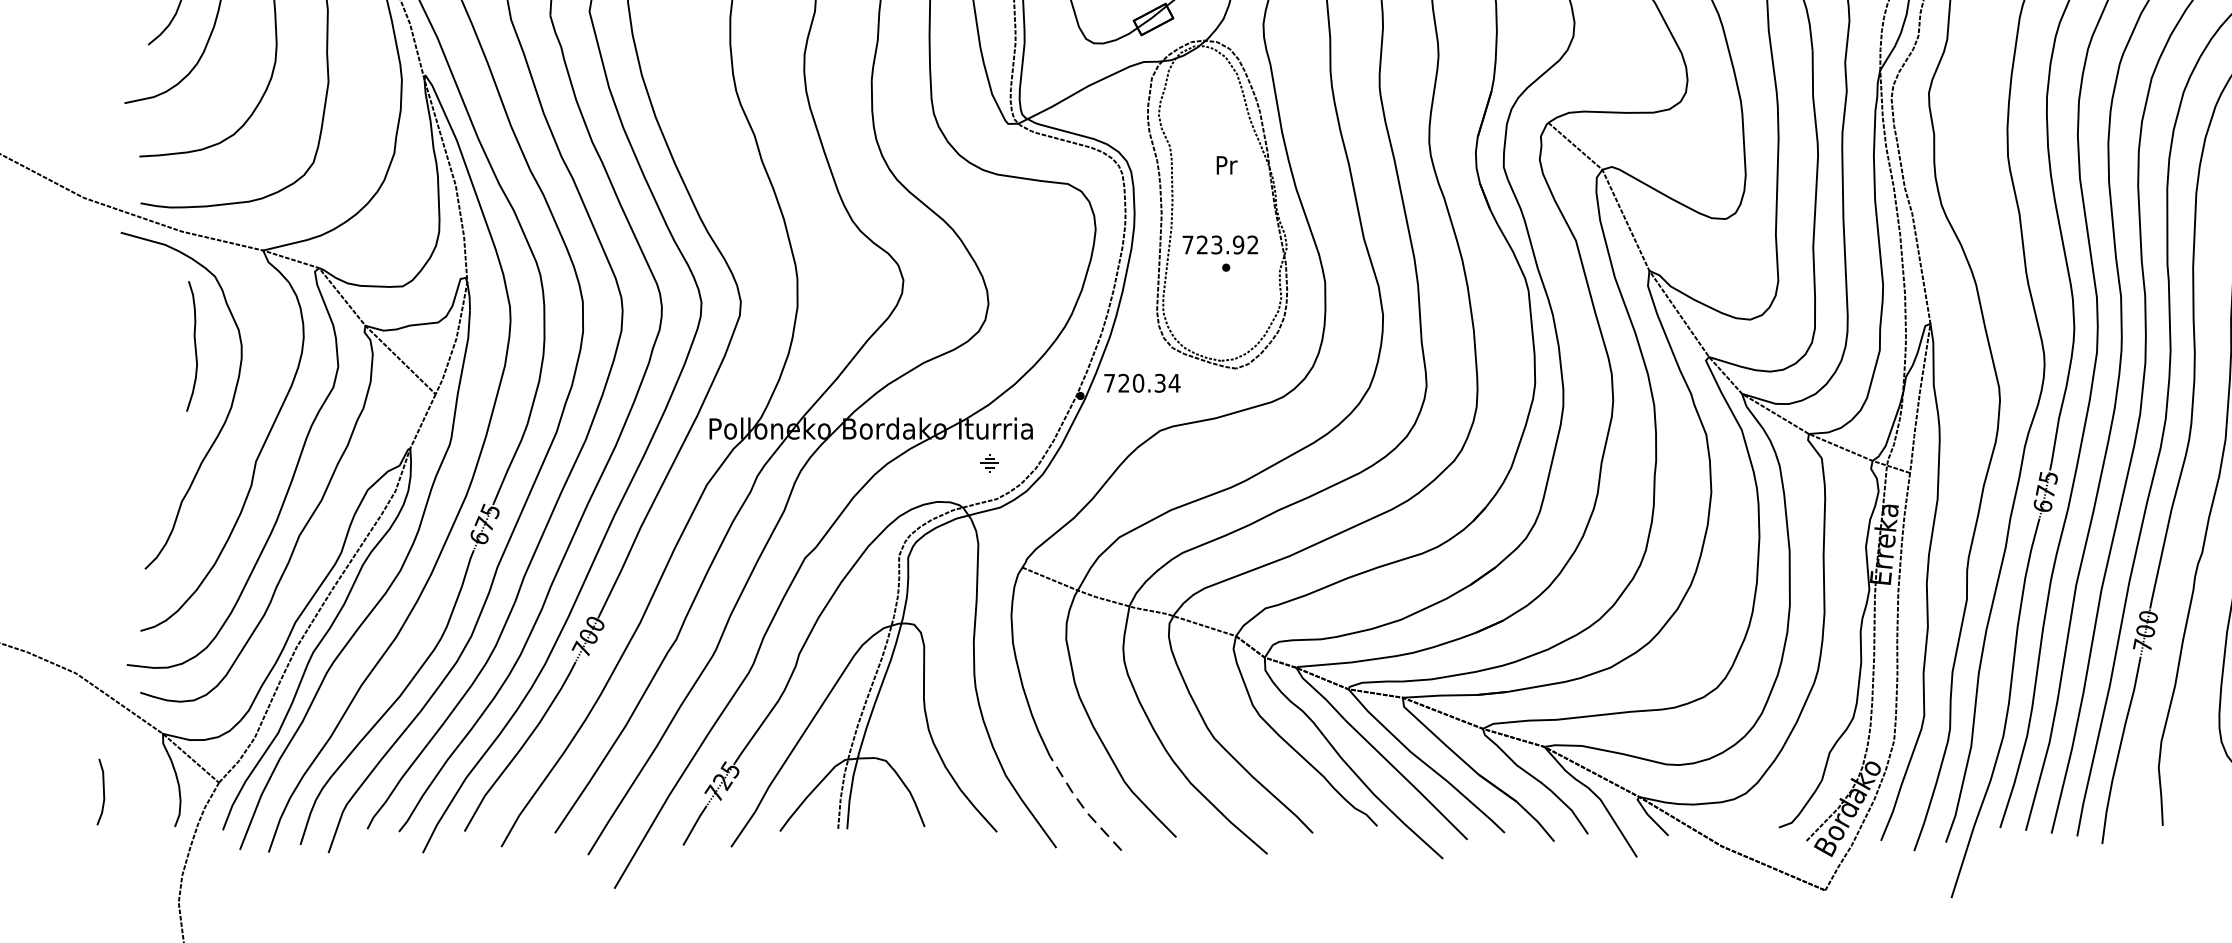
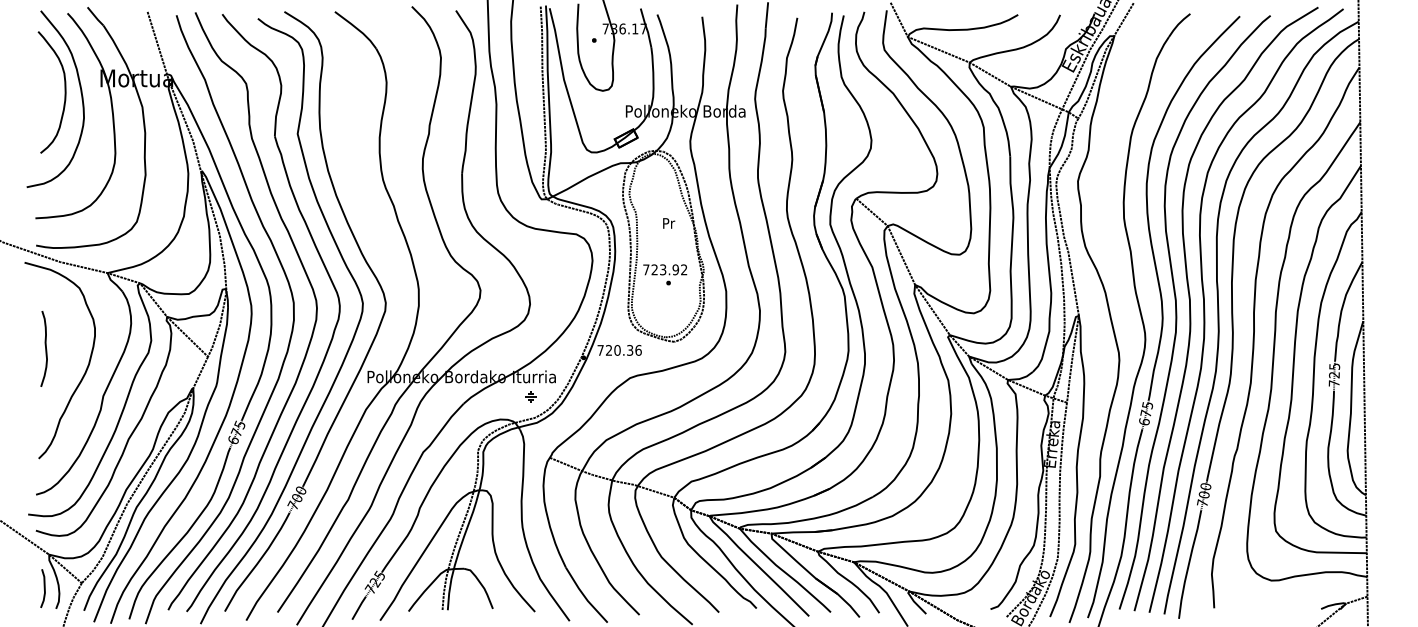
curve: (194, 345) -> (45, 348), moved
text: (1174, 383) -> (638, 350), 720.34 -> 720.36
line: (101, 791) -> (43, 588), moved
line: (1081, 805) -> (584, 596), dashed -> solid

